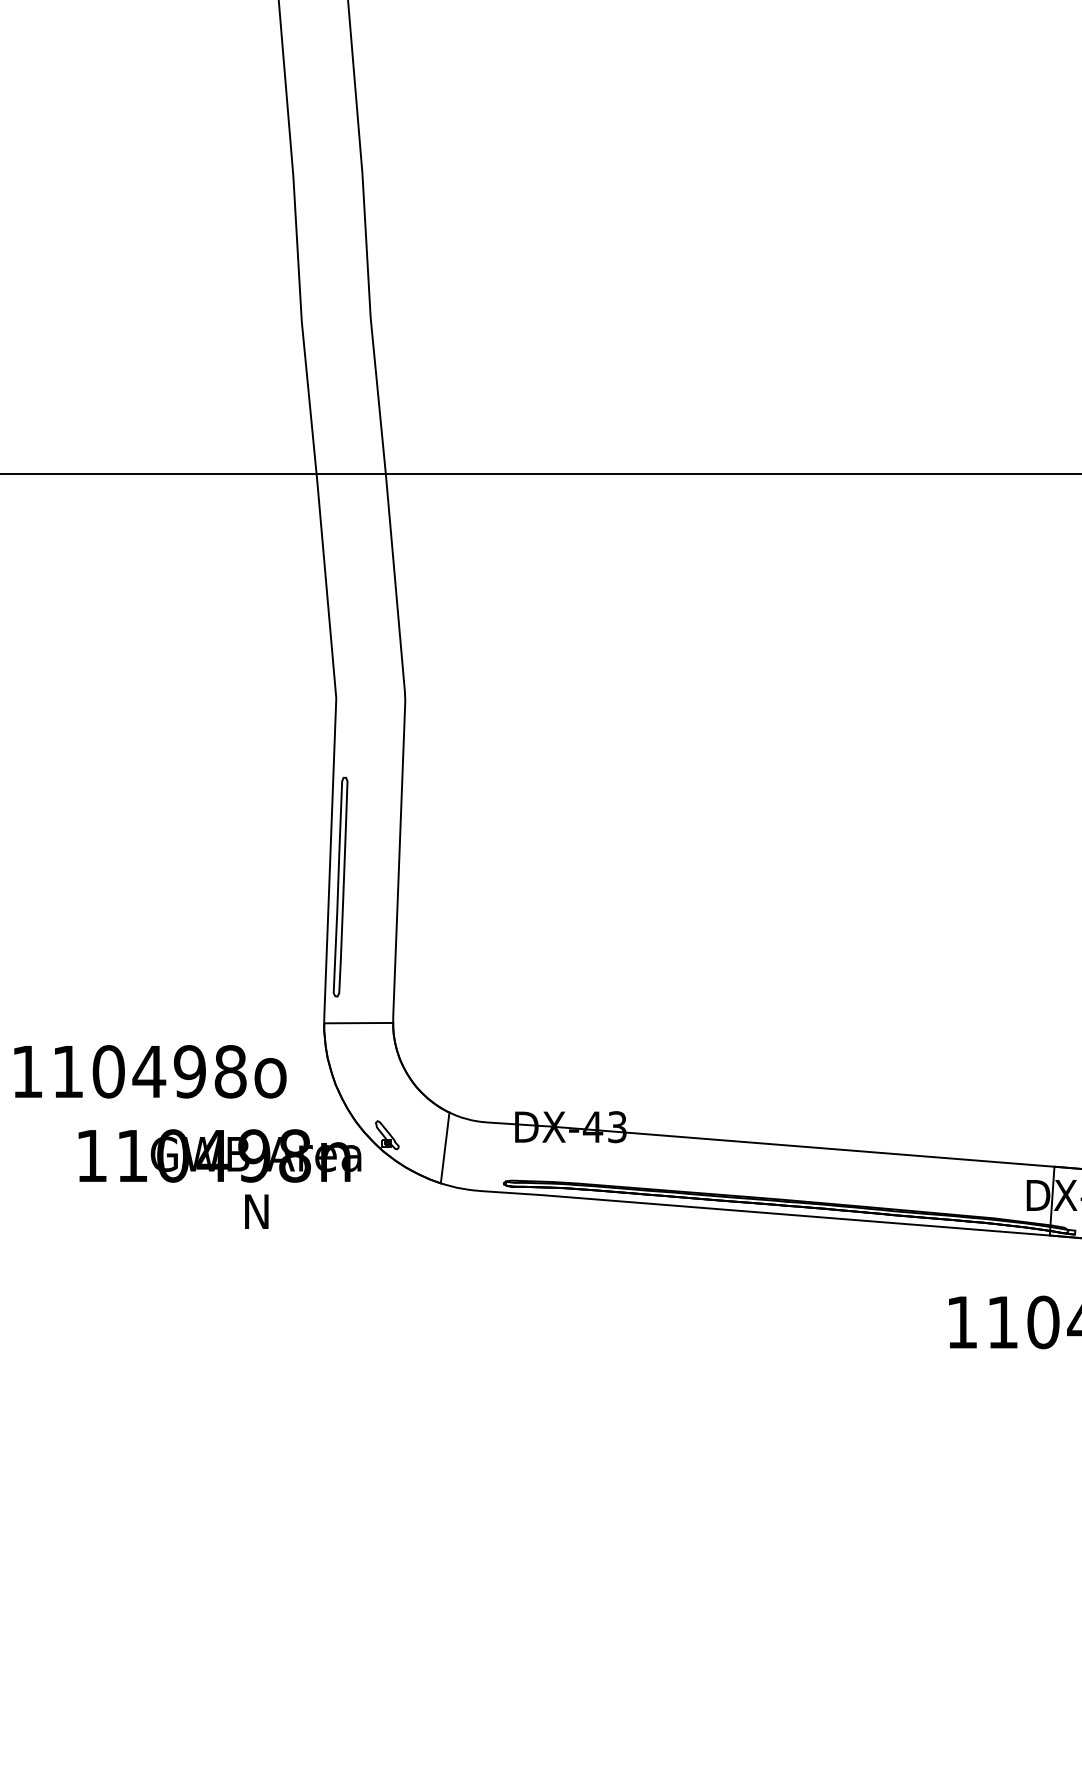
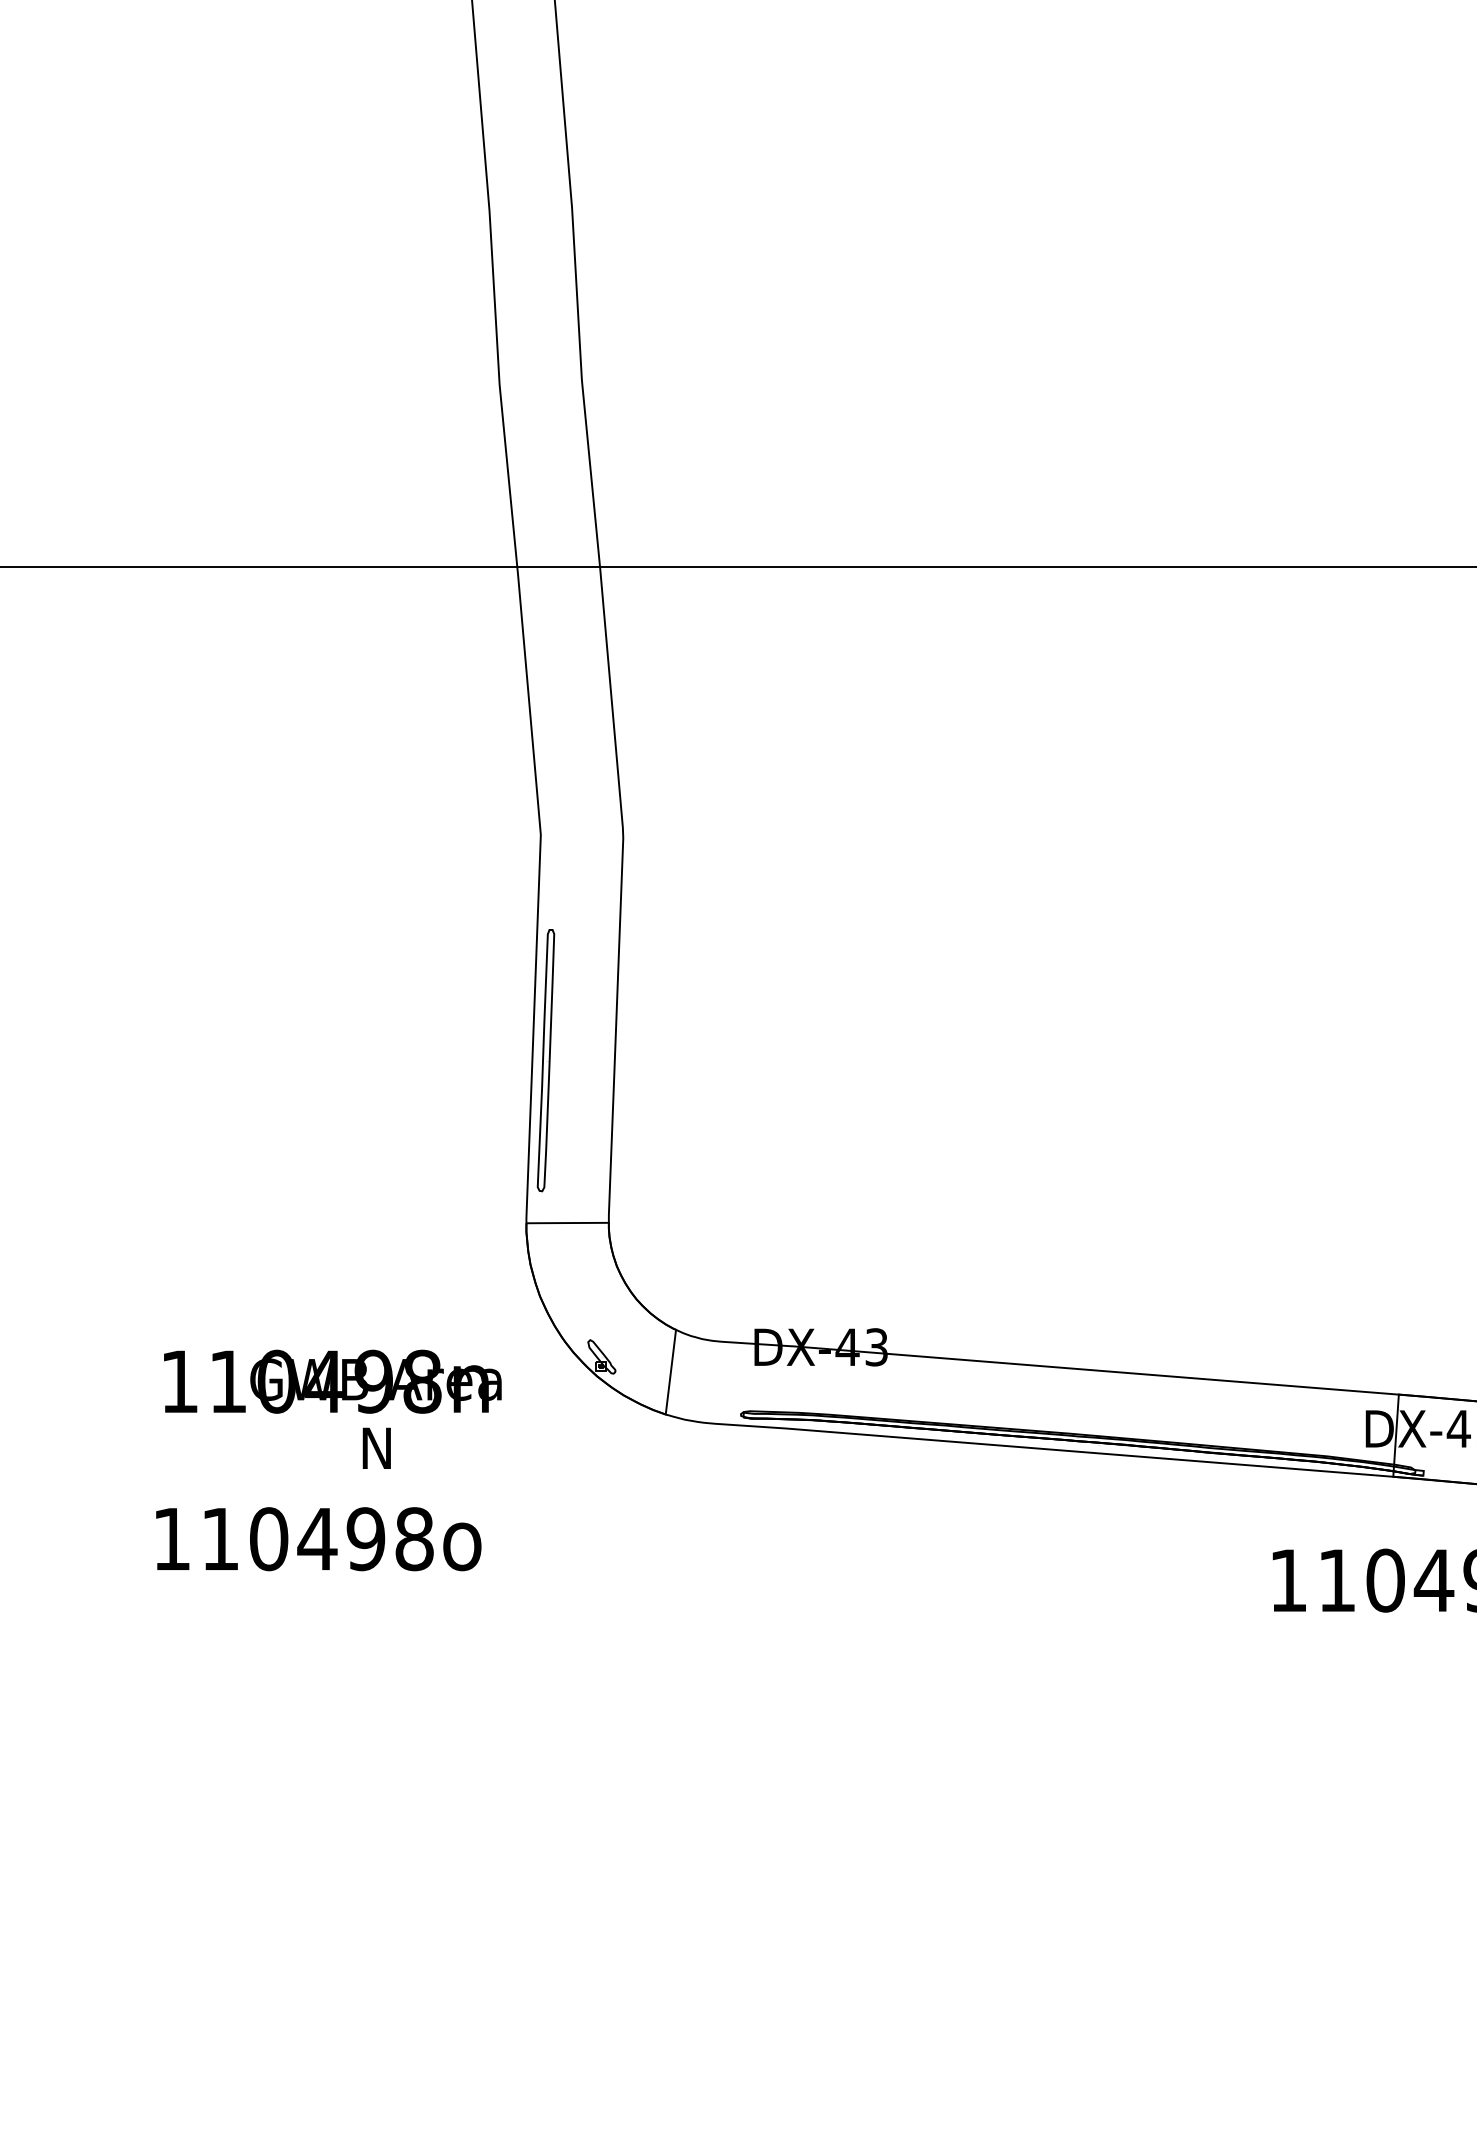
text: (150, 1072) -> (318, 1539), moved
text: (219, 1178) -> (332, 1408), moved

